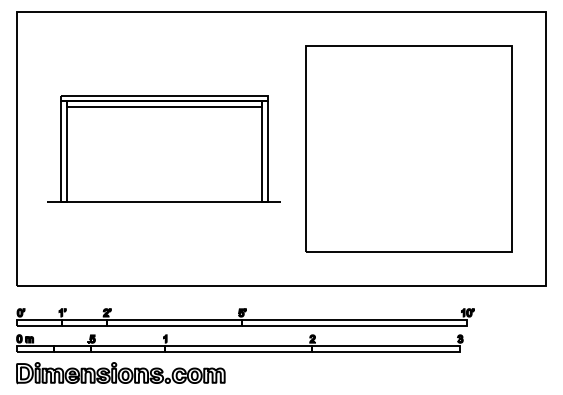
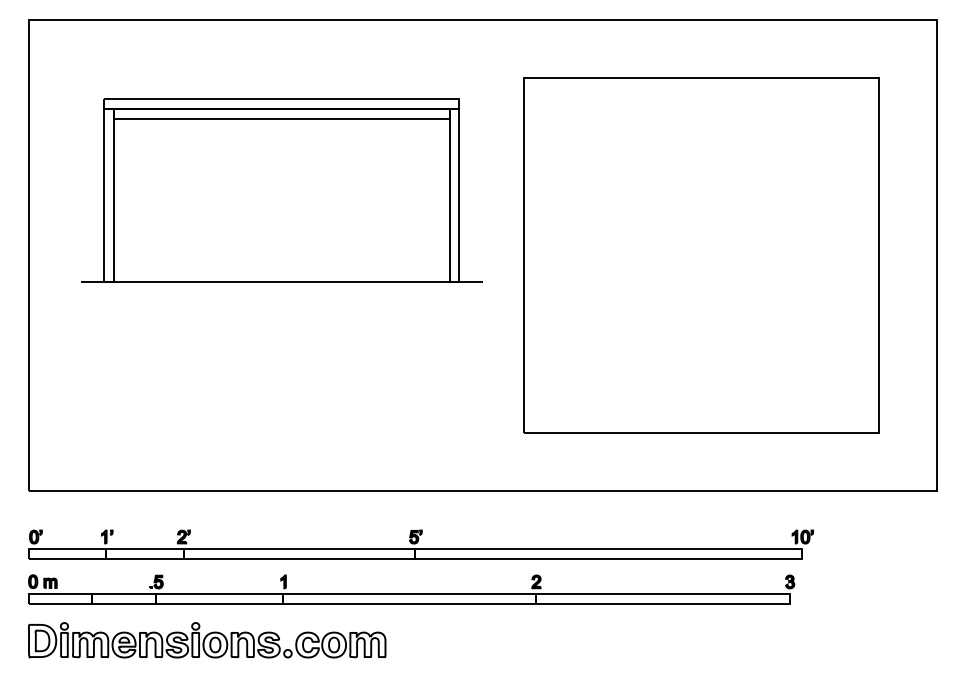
part: (163, 148) -> (280, 189), moved

